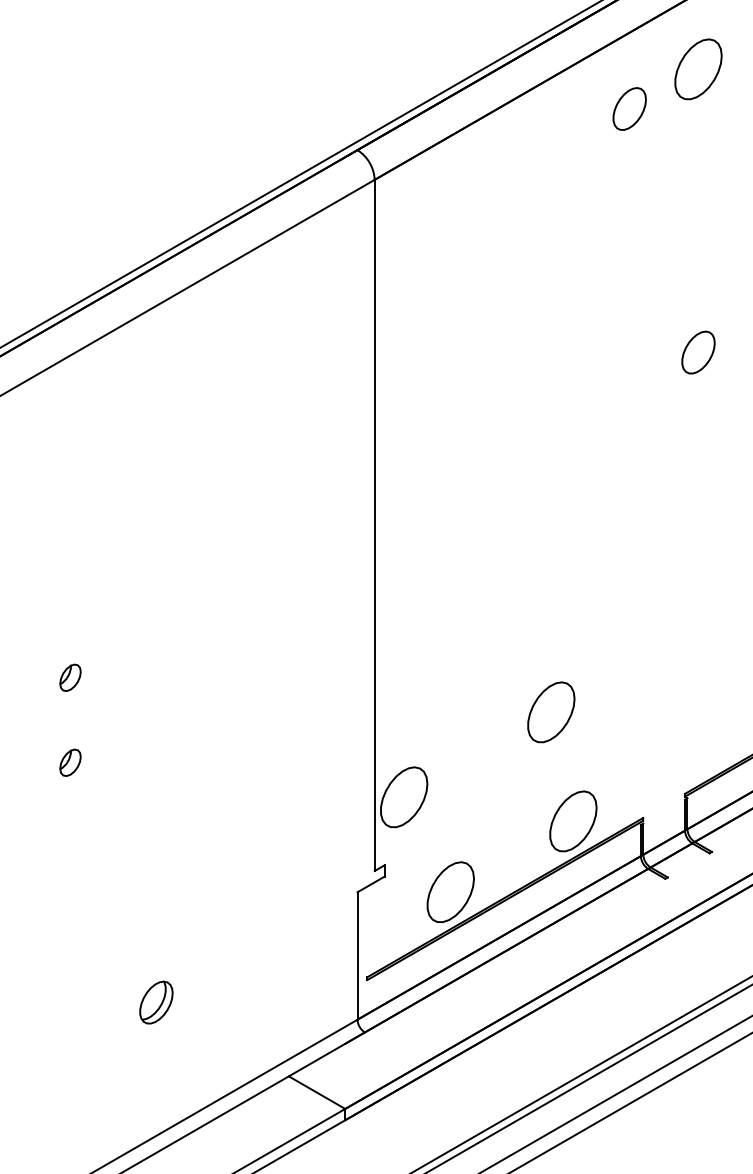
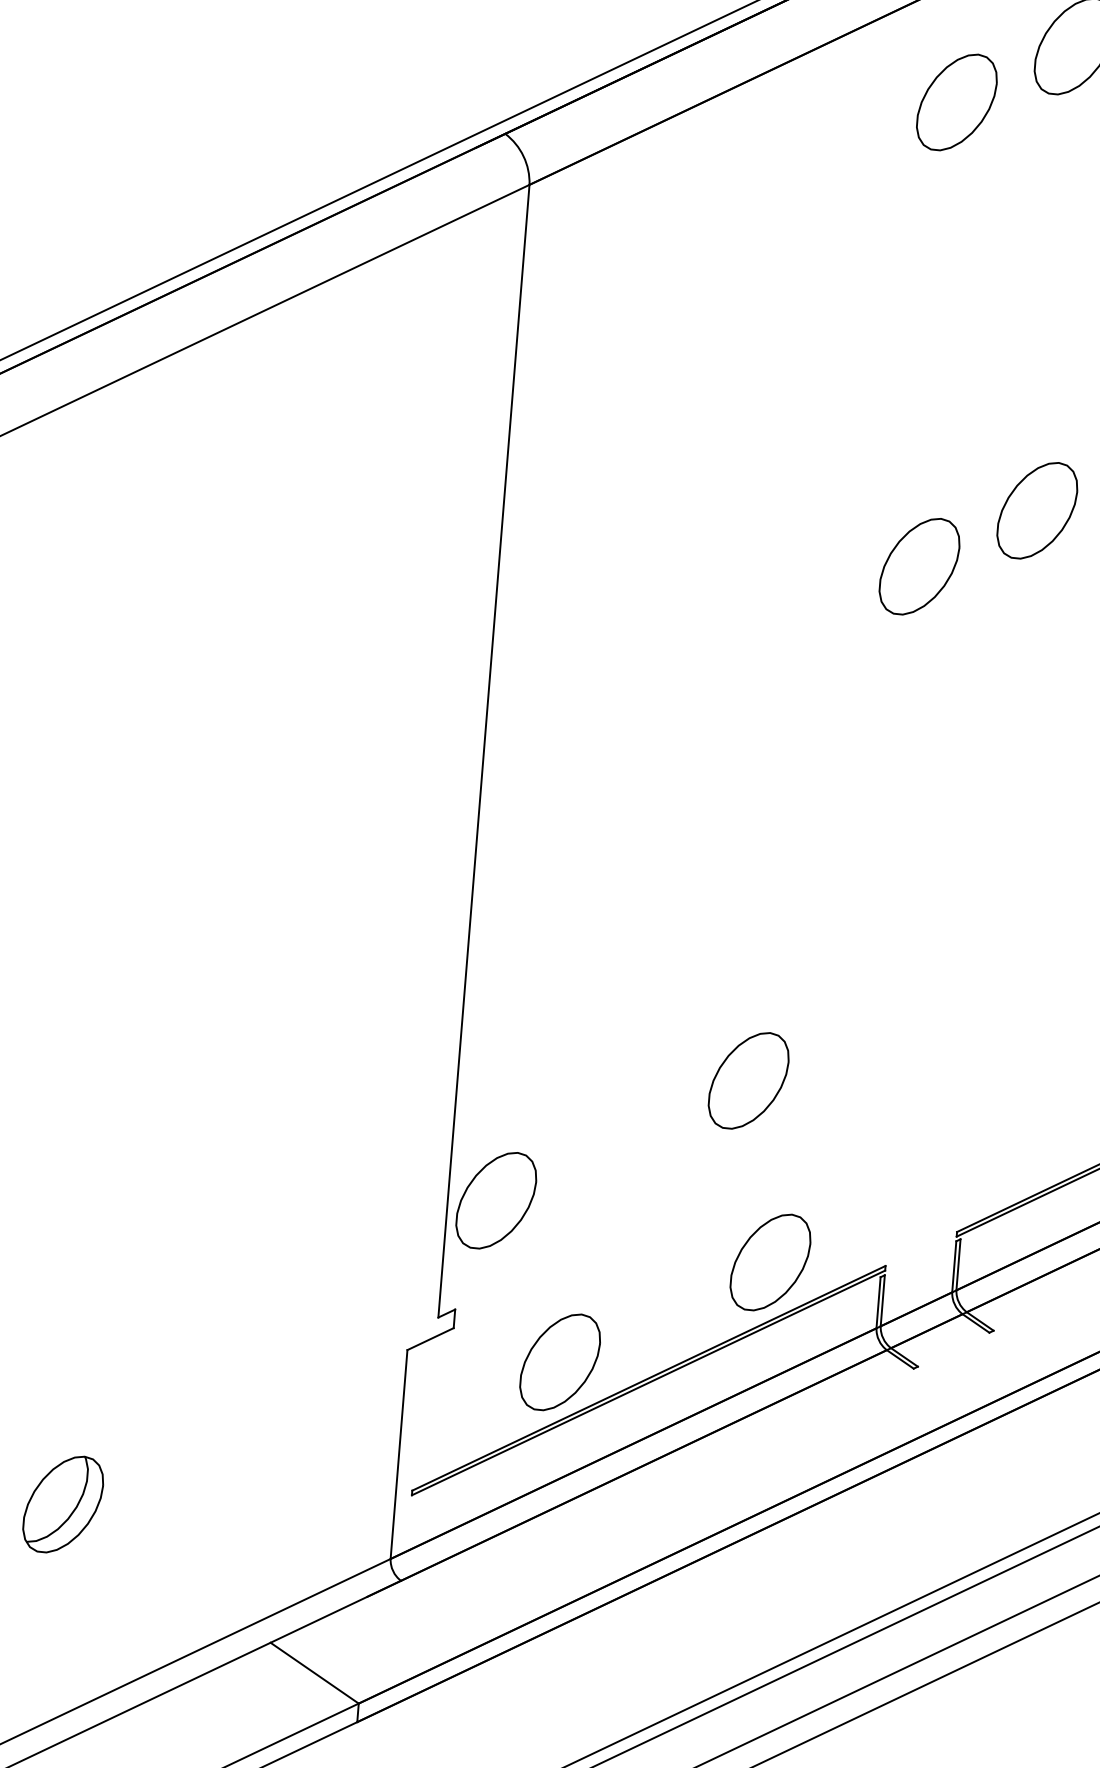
part: (629, 108) -> (956, 101), size x1.43
part: (698, 352) -> (1037, 510), size x1.43
part: (629, 392) -> (919, 566), added
part: (156, 1002) -> (63, 1504), size x1.43

